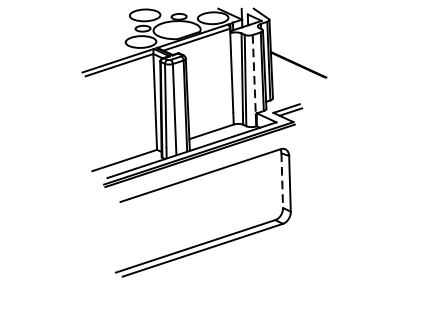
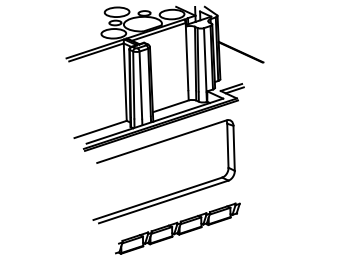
line: (254, 73) -> (205, 59), dashed -> solid
line: (281, 181) -> (227, 146), dashed -> solid
part: (219, 283) -> (177, 228), added

